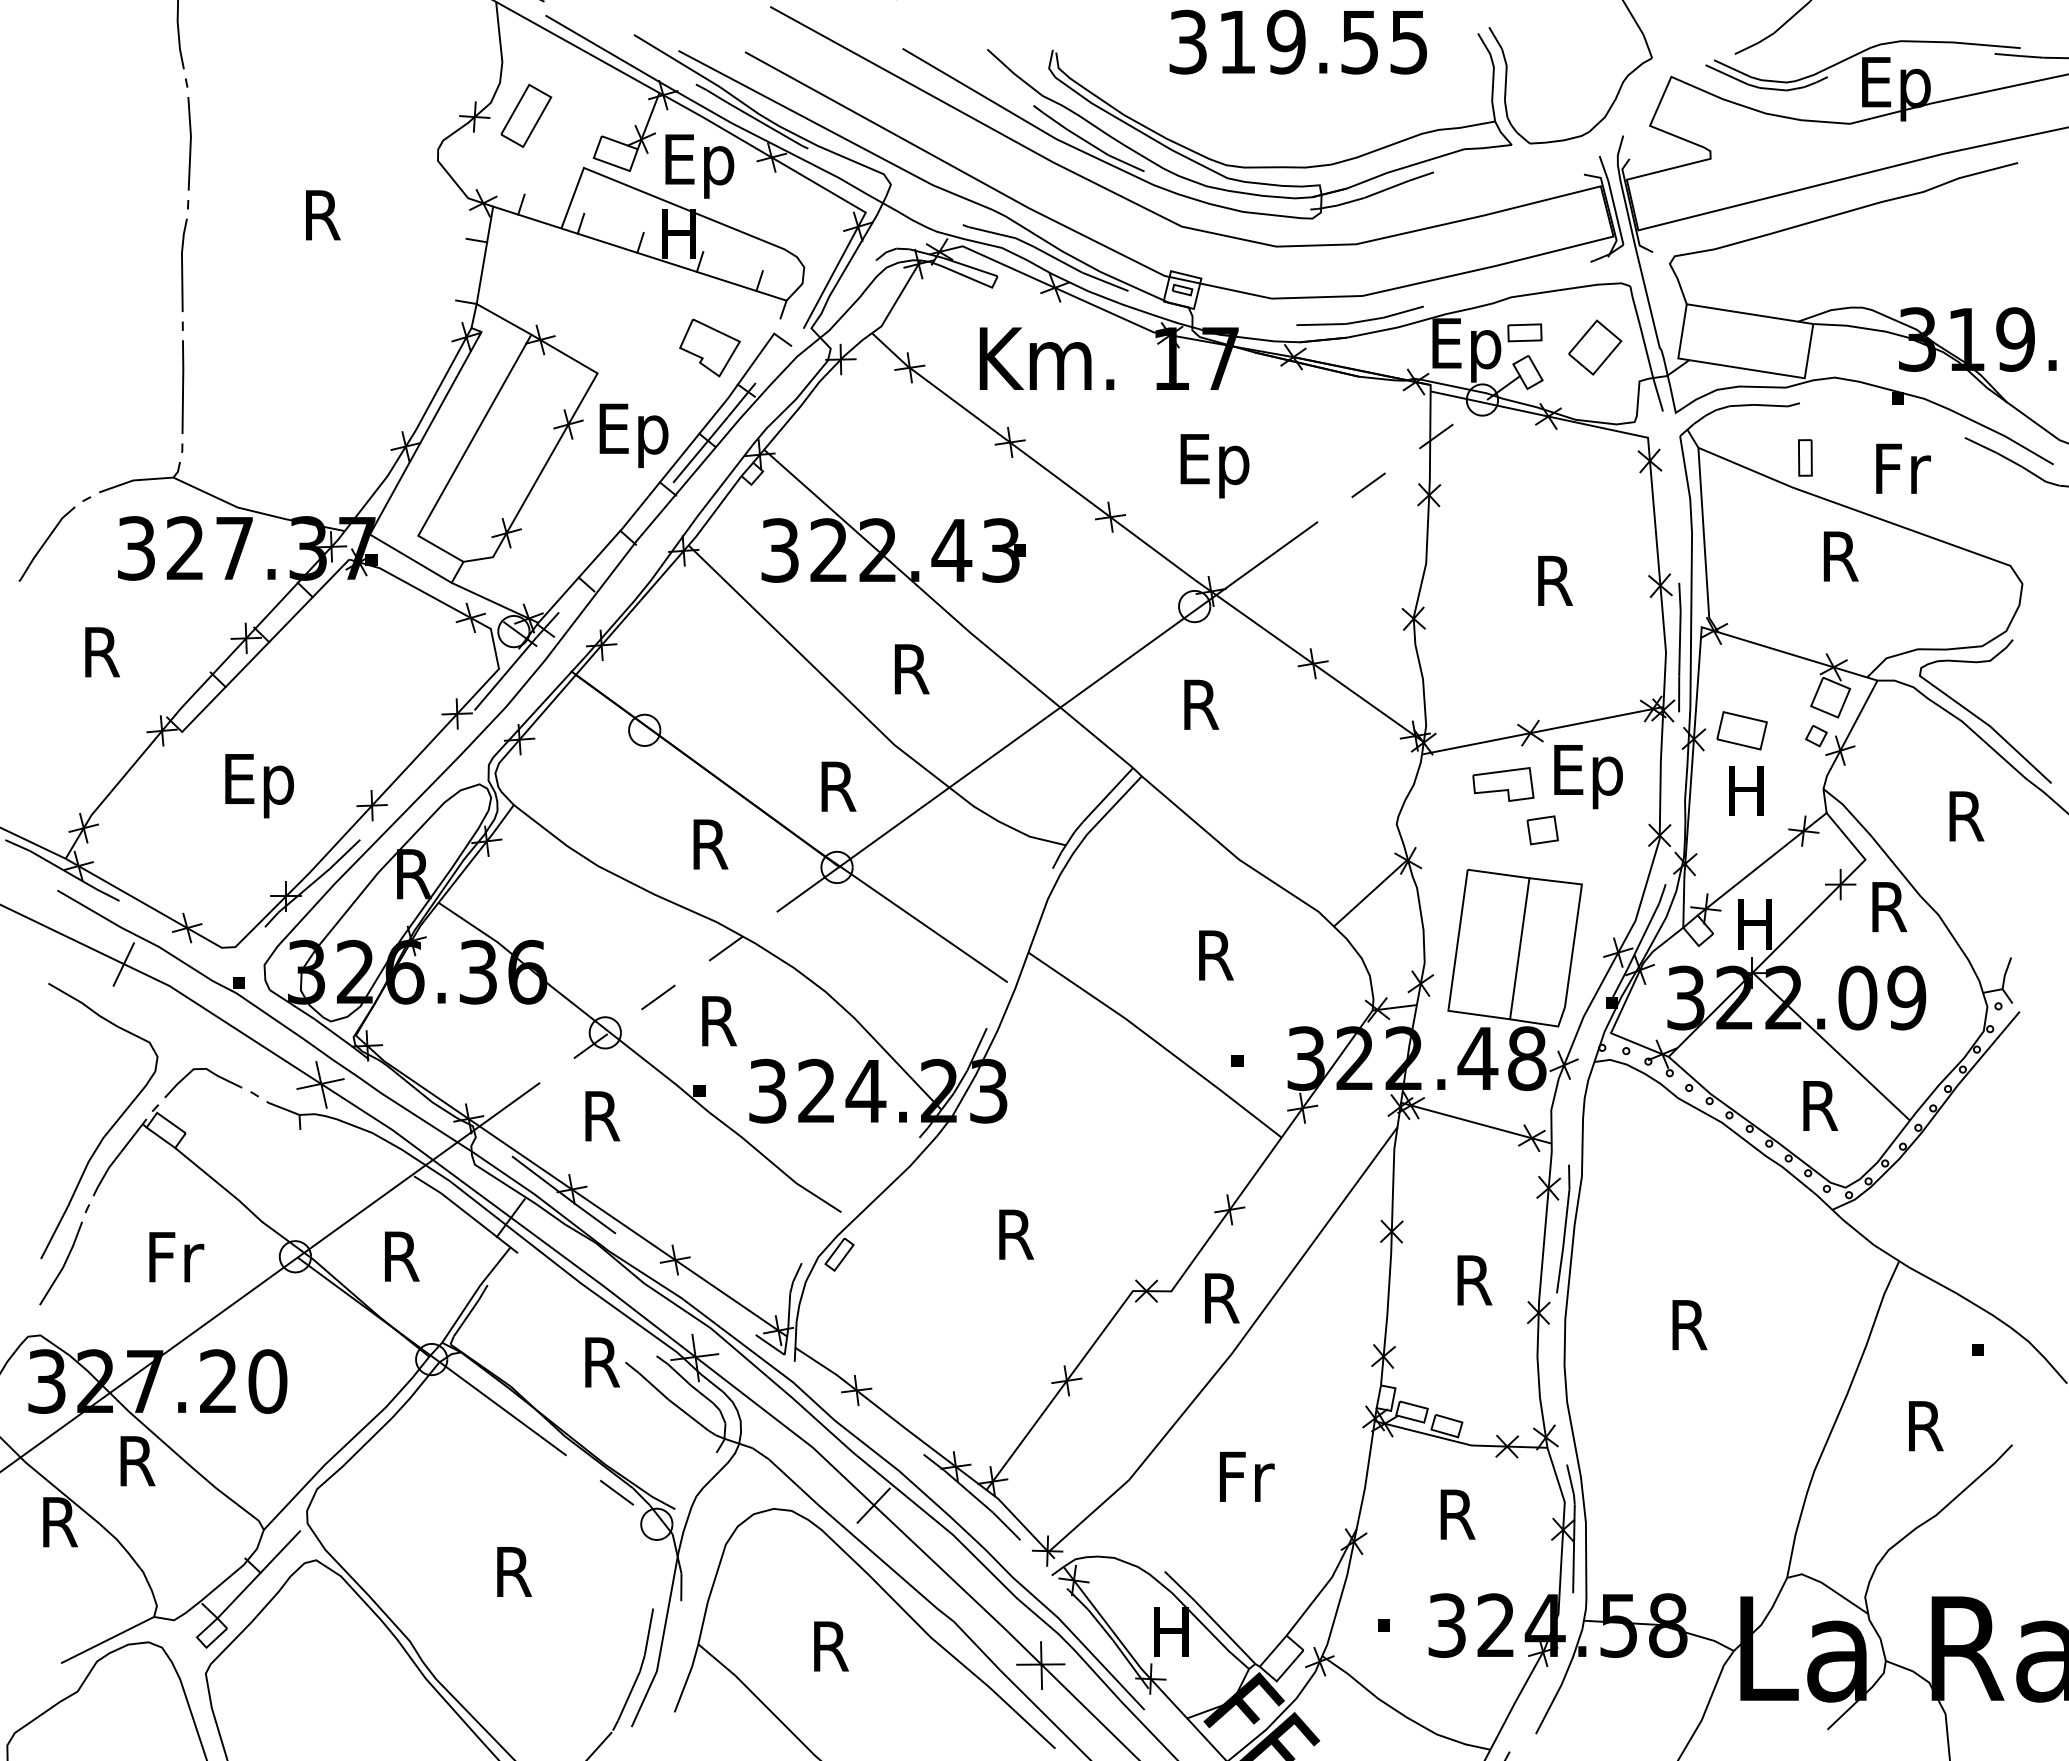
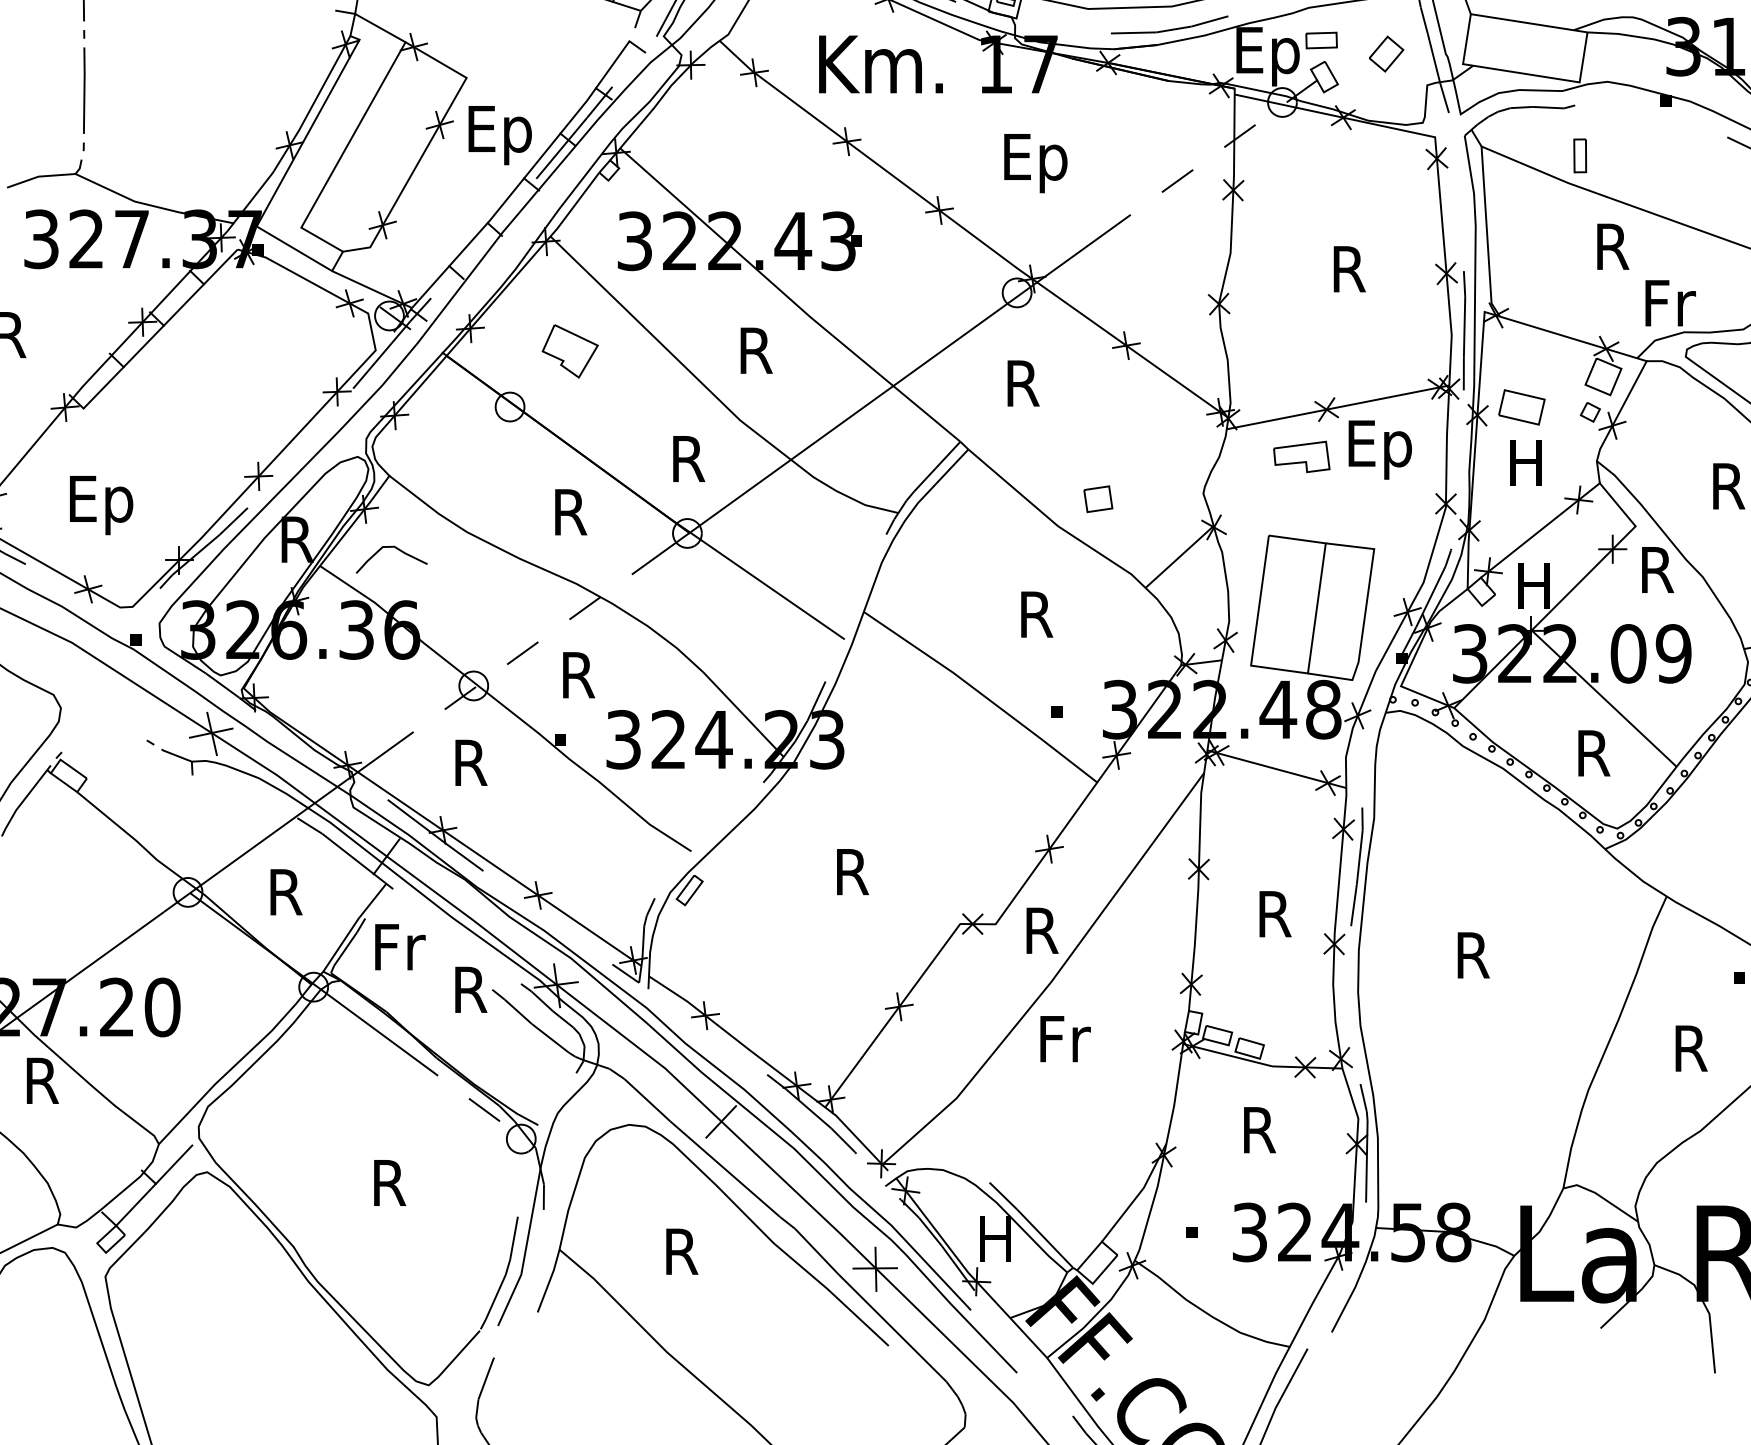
part: (709, 347) -> (569, 350), moved
part: (1595, 347) -> (1386, 54), size x0.7
text: (1903, 468) -> (1670, 302), moved
text: (259, 786) -> (101, 505), moved
part: (1542, 830) -> (1098, 499), moved
line: (123, 964) -> (29, 622), removed
curve: (211, 1073) -> (399, 551), moved
text: (176, 1257) -> (400, 947), moved
text: (1247, 1476) -> (1065, 1038), moved

